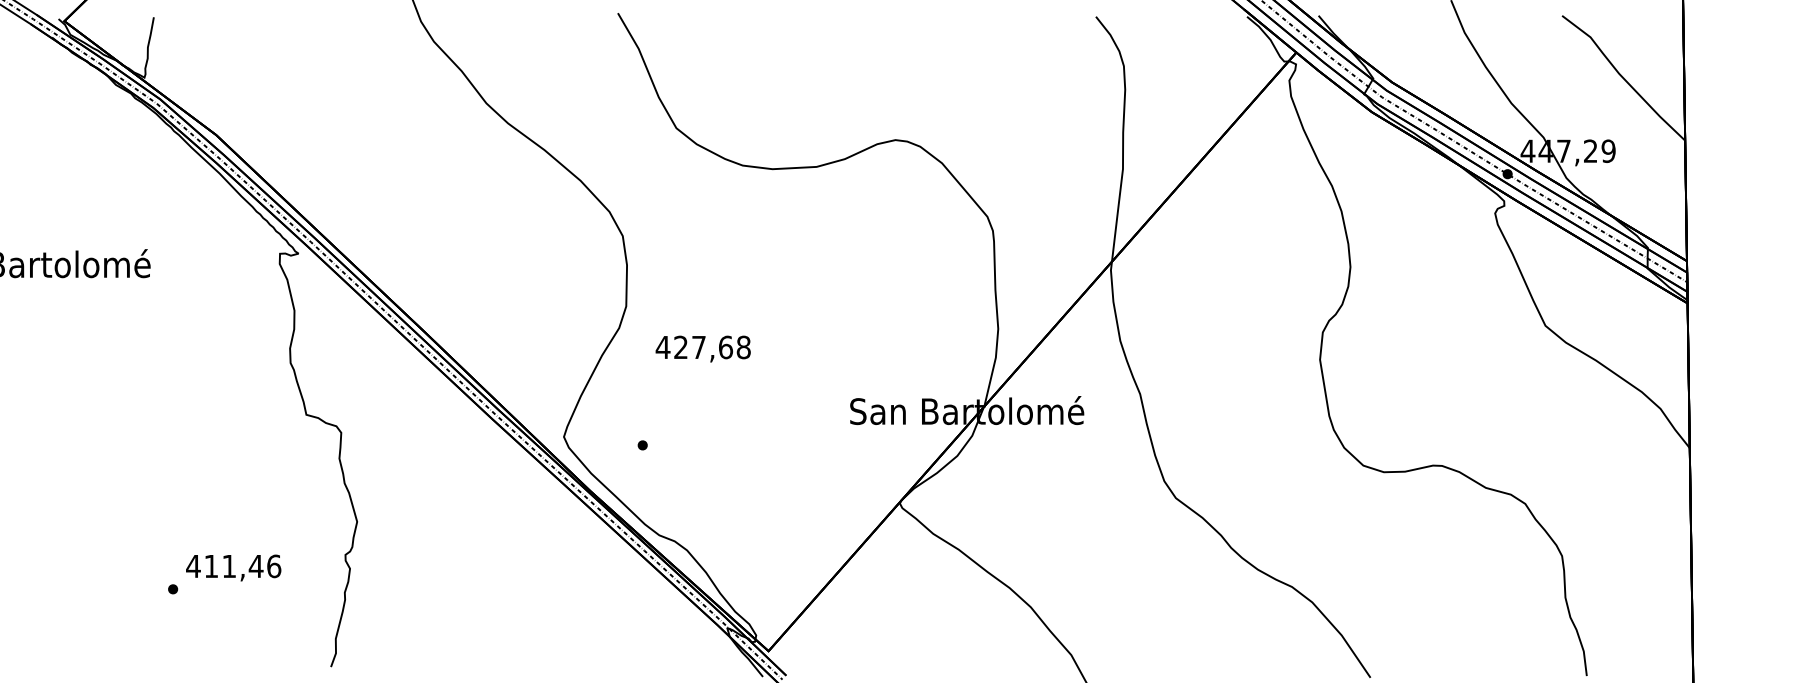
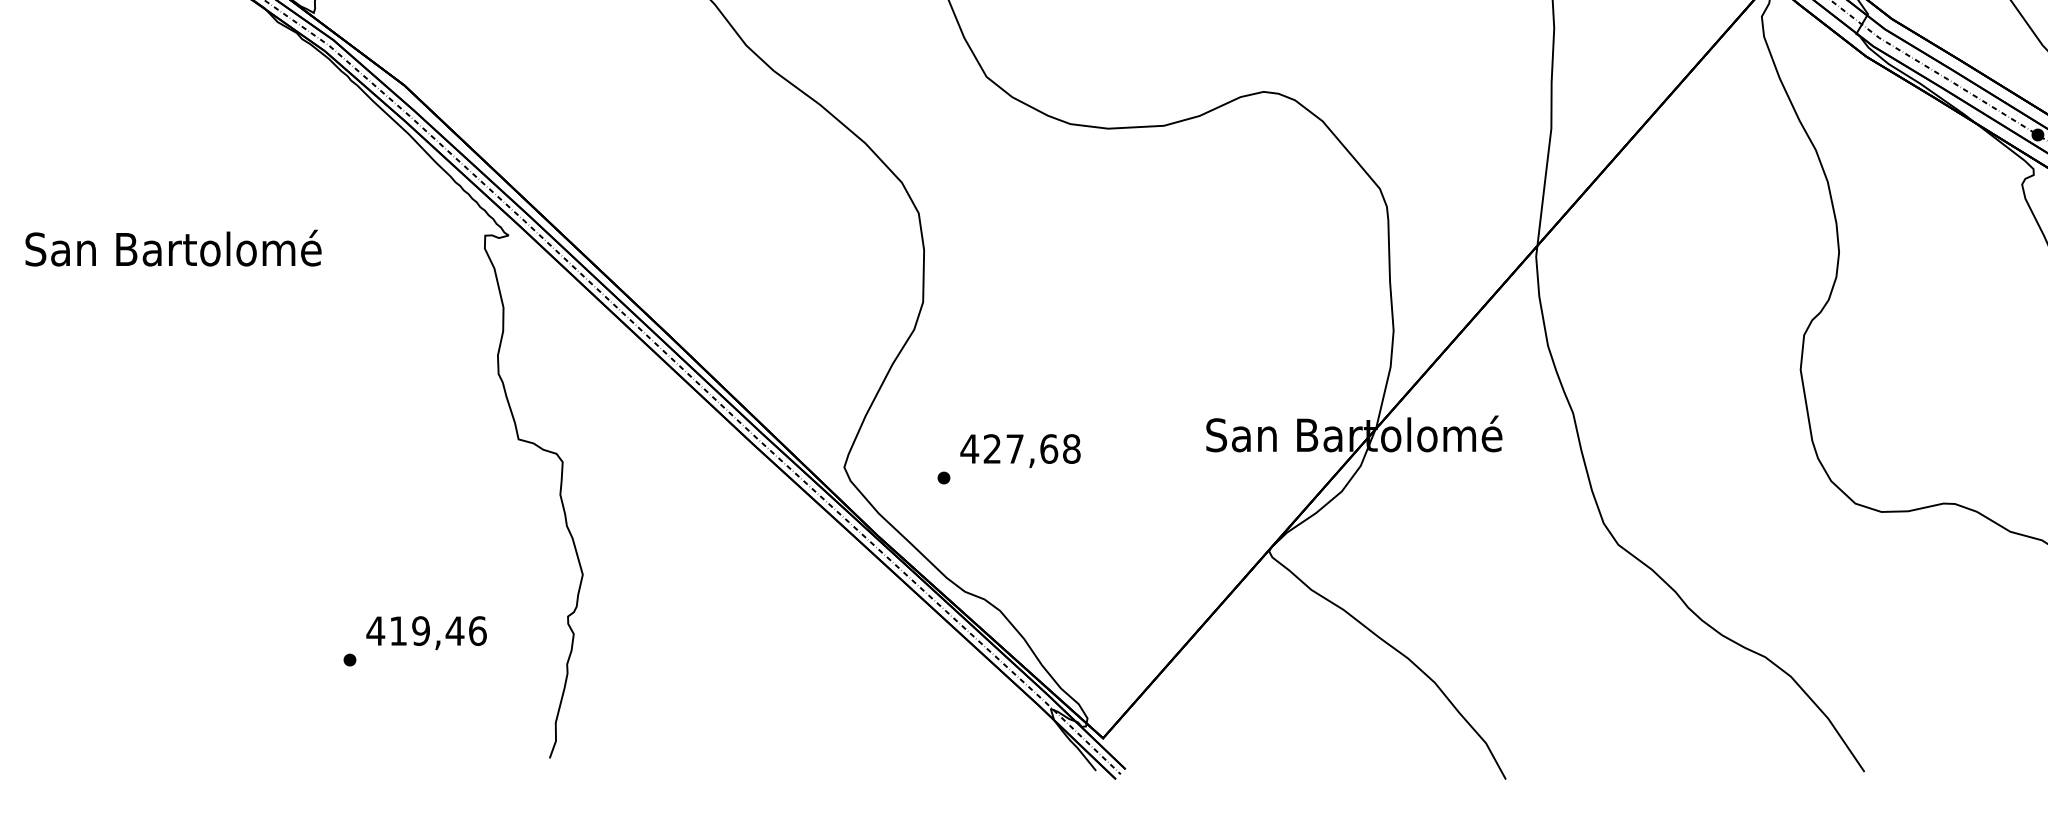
text: (702, 348) -> (1019, 450), moved
text: (229, 566) -> (421, 631), 411,46 -> 419,46

